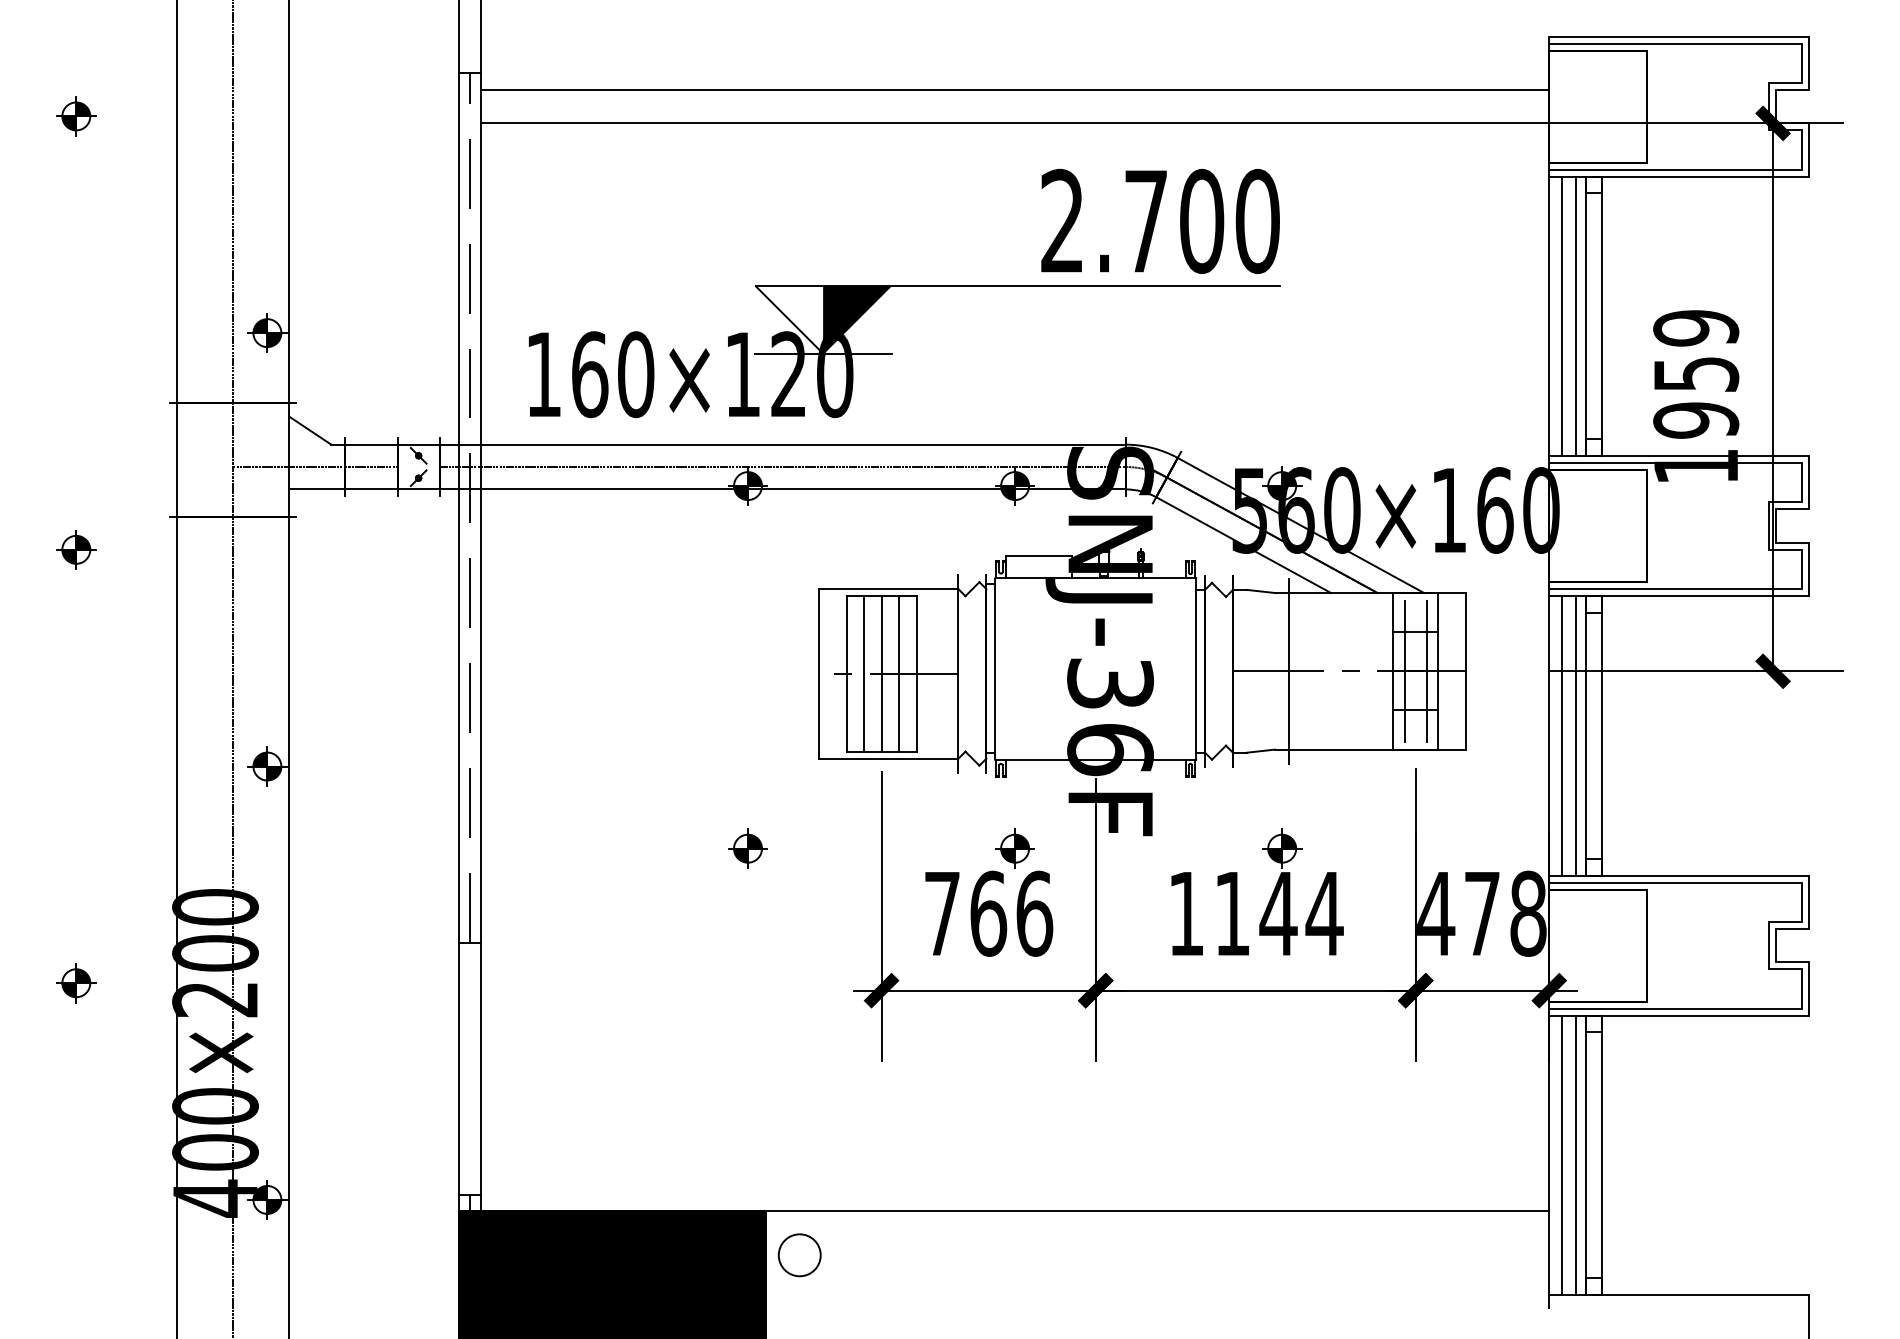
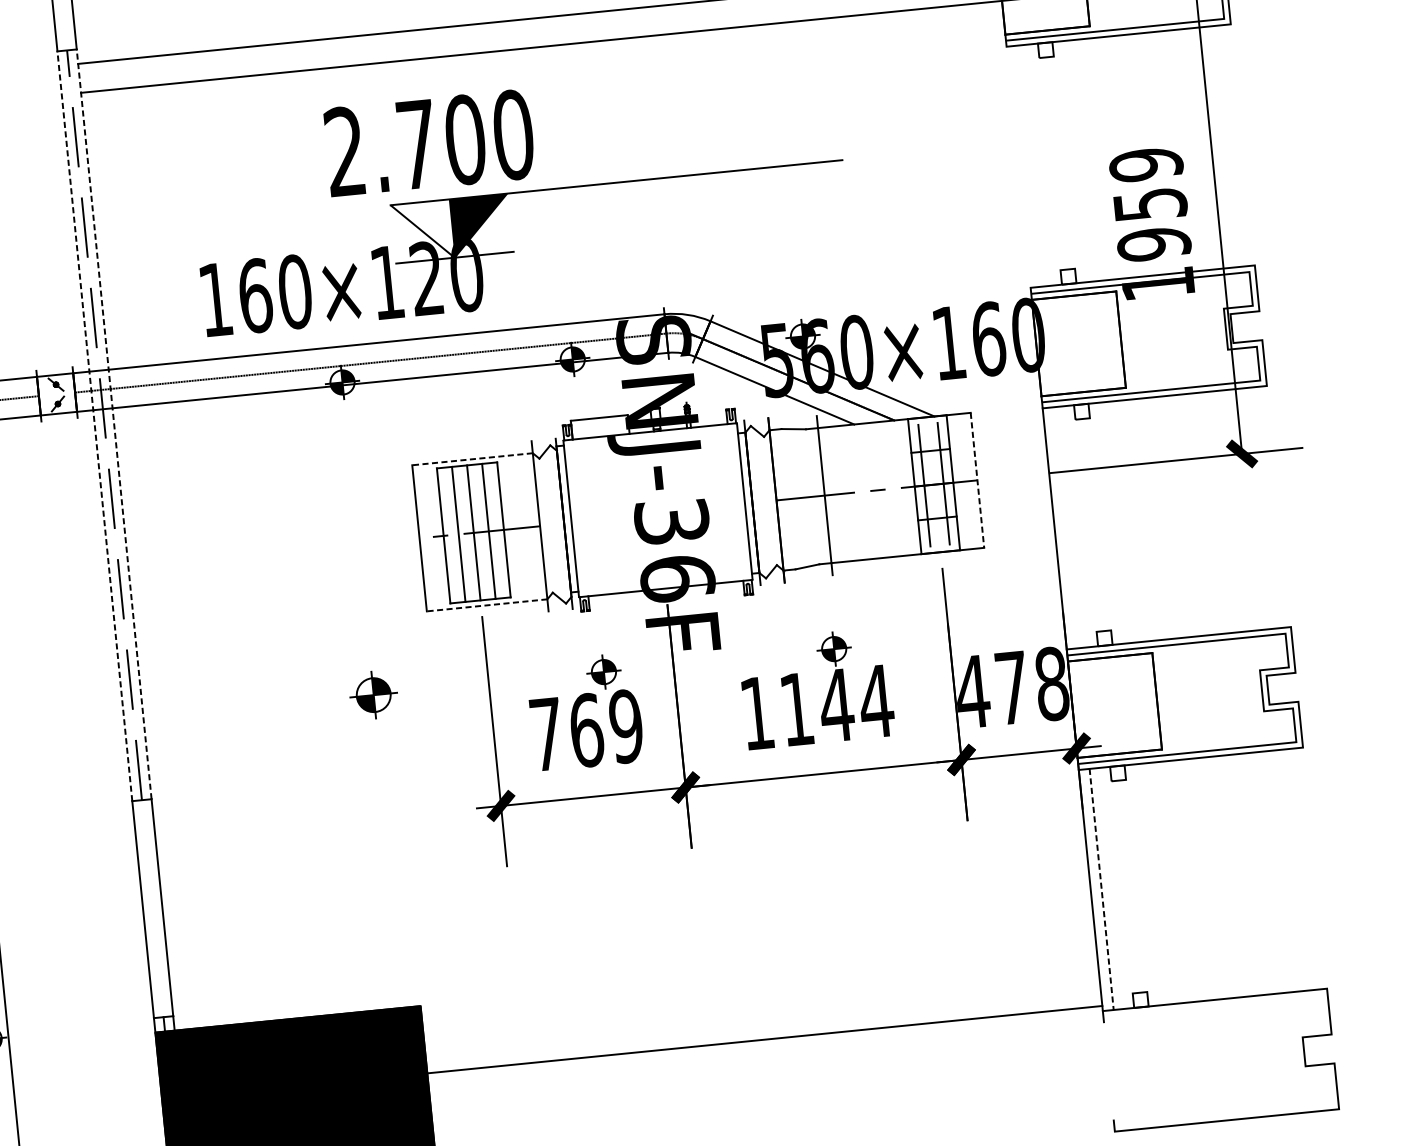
text: (1160, 220) -> (429, 142), moved
line: (1549, 316) -> (1018, 167), removed
line: (1561, 316) -> (1029, 166), removed
line: (1575, 316) -> (1041, 165), removed
line: (1585, 316) -> (1049, 164), removed
line: (1602, 316) -> (1064, 162), removed
part: (892, 353) -> (514, 251), moved
line: (458, 507) -> (94, 425), solid -> dashed
line: (480, 507) -> (113, 423), solid -> dashed
line: (888, 589) -> (472, 459), solid -> dashed
line: (1466, 671) -> (977, 480), solid -> dashed
line: (1561, 735) -> (1065, 527), removed
line: (1575, 735) -> (1077, 526), removed
line: (1585, 735) -> (1085, 525), removed
line: (1602, 735) -> (1100, 523), removed
line: (888, 758) -> (487, 605), solid -> dashed
part: (747, 848) -> (373, 694), size x1.4
text: (1034, 913) -> (626, 726), 766 -> 769
line: (1561, 1155) -> (1101, 889), solid -> dashed
line: (1575, 1155) -> (1113, 888), removed
line: (1585, 1155) -> (1122, 887), removed
line: (1602, 1155) -> (1136, 886), removed
line: (1157, 1211) -> (764, 1039), moved
circle: (799, 1255) -> (453, 1041), removed

